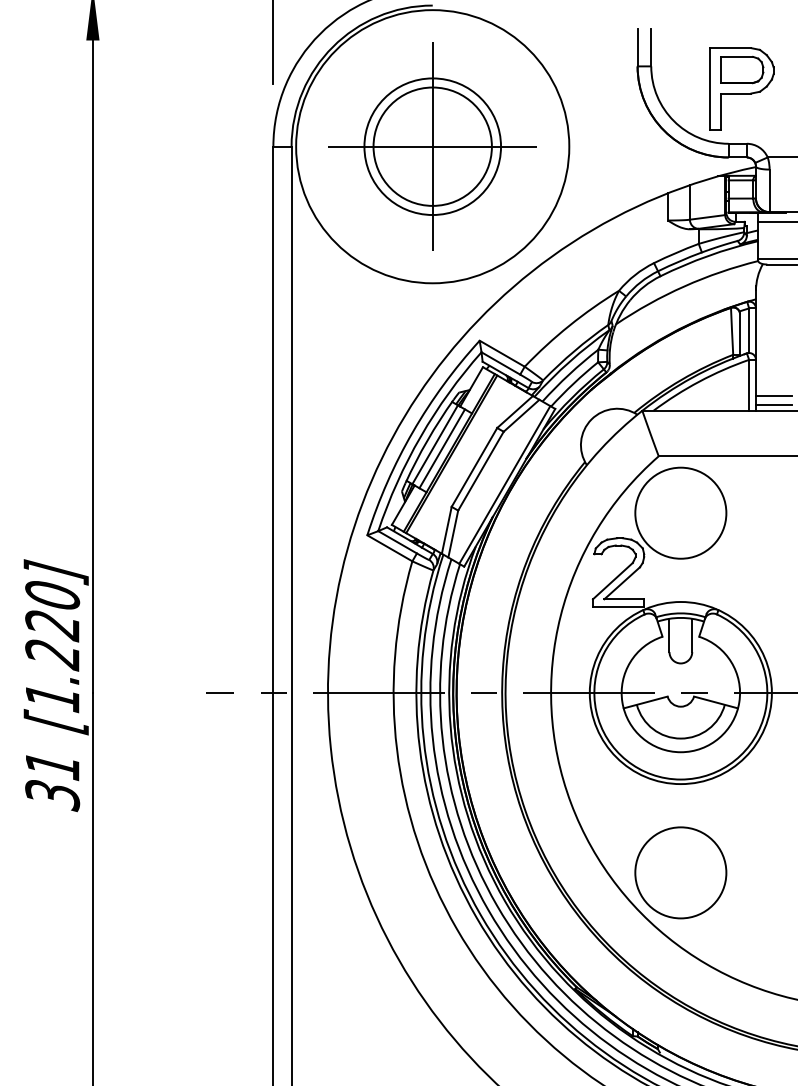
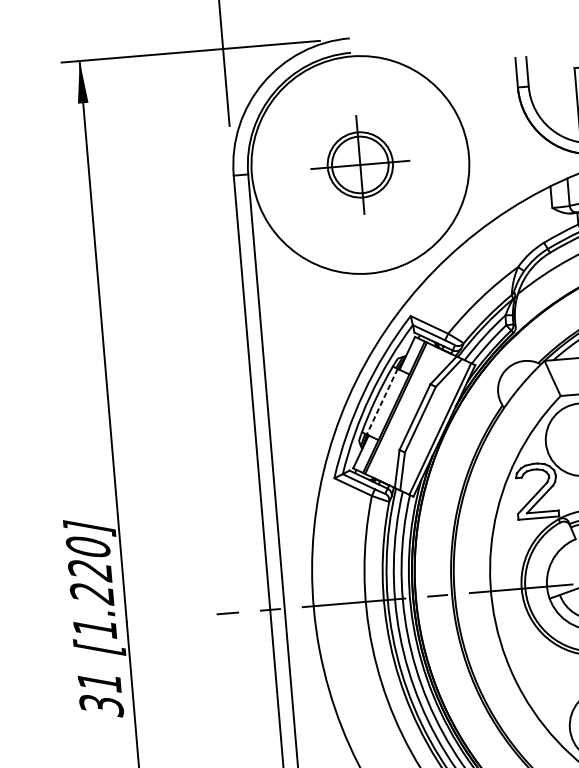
part: (432, 146) -> (360, 164), size x0.6
line: (435, 444) -> (382, 401), solid -> dashed
line: (442, 448) -> (388, 404), removed

